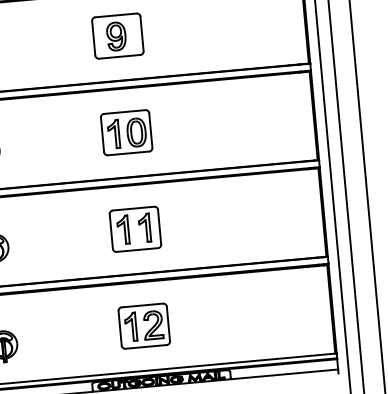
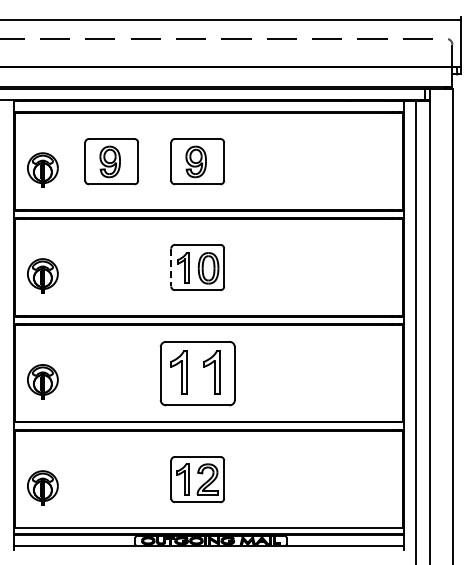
part: (39, 43) -> (111, 161), added
line: (102, 134) -> (171, 267), solid -> dashed
part: (135, 228) -> (197, 372), size x1.4

